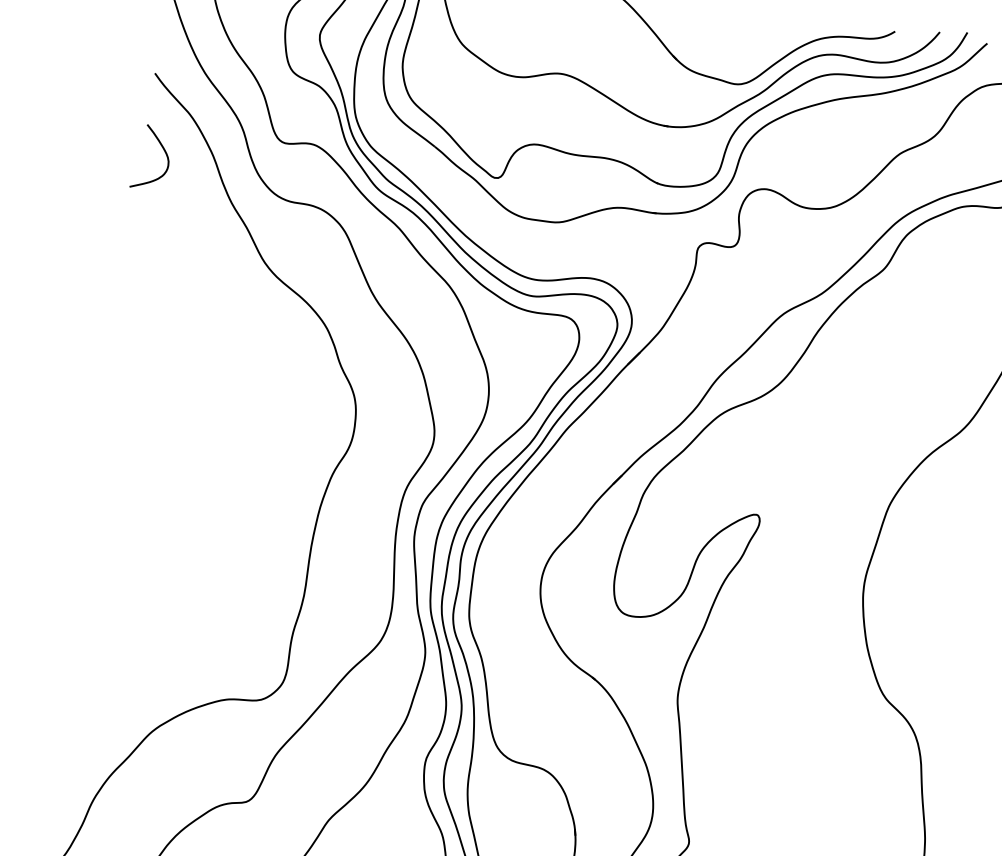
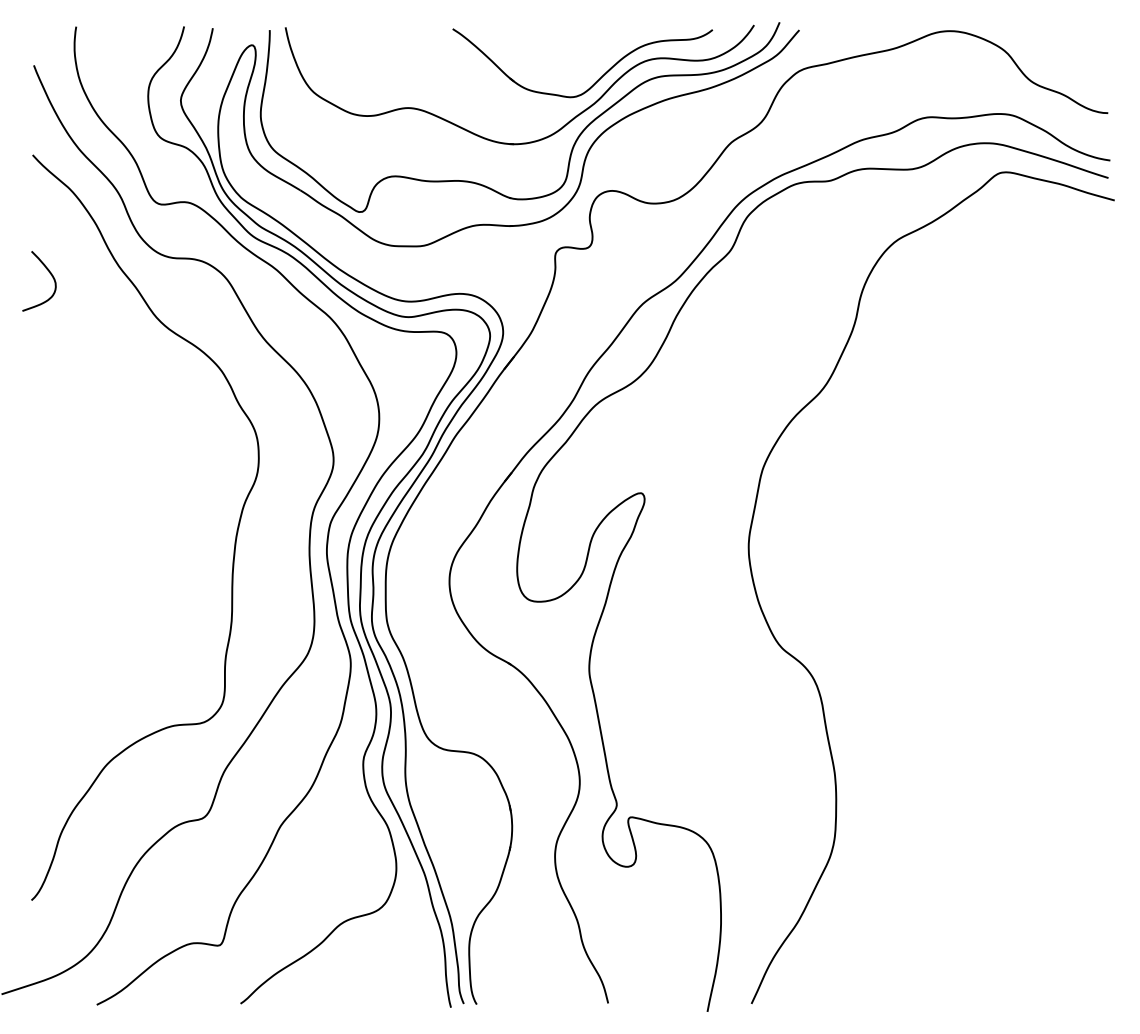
curve: (163, 150) -> (49, 273), moved

